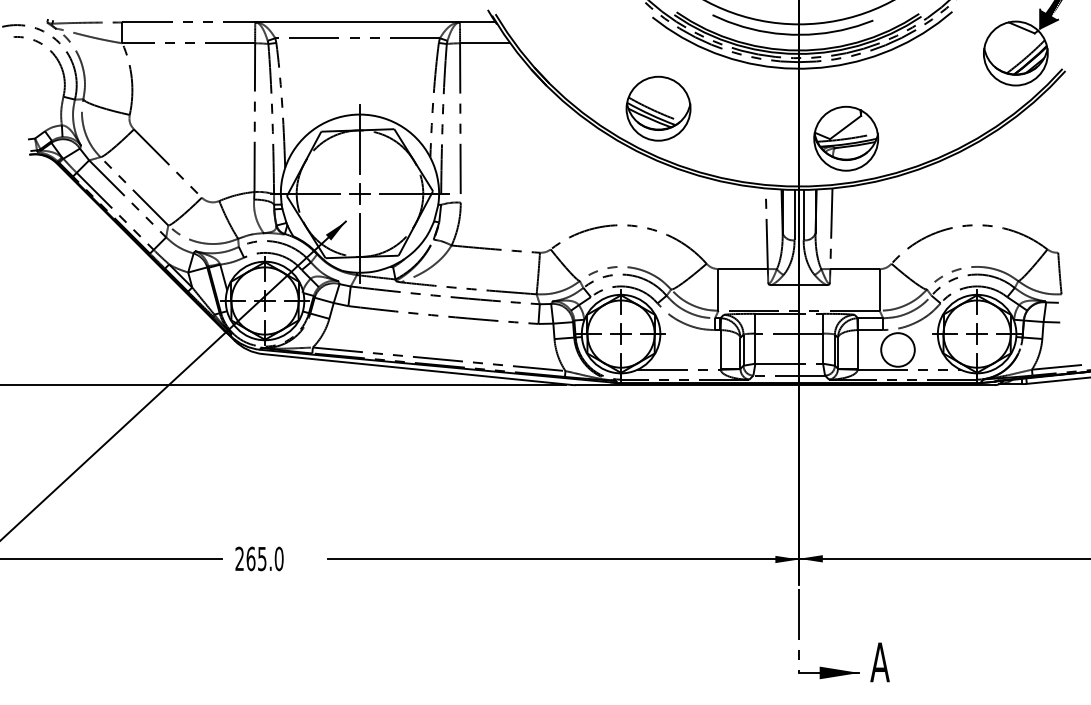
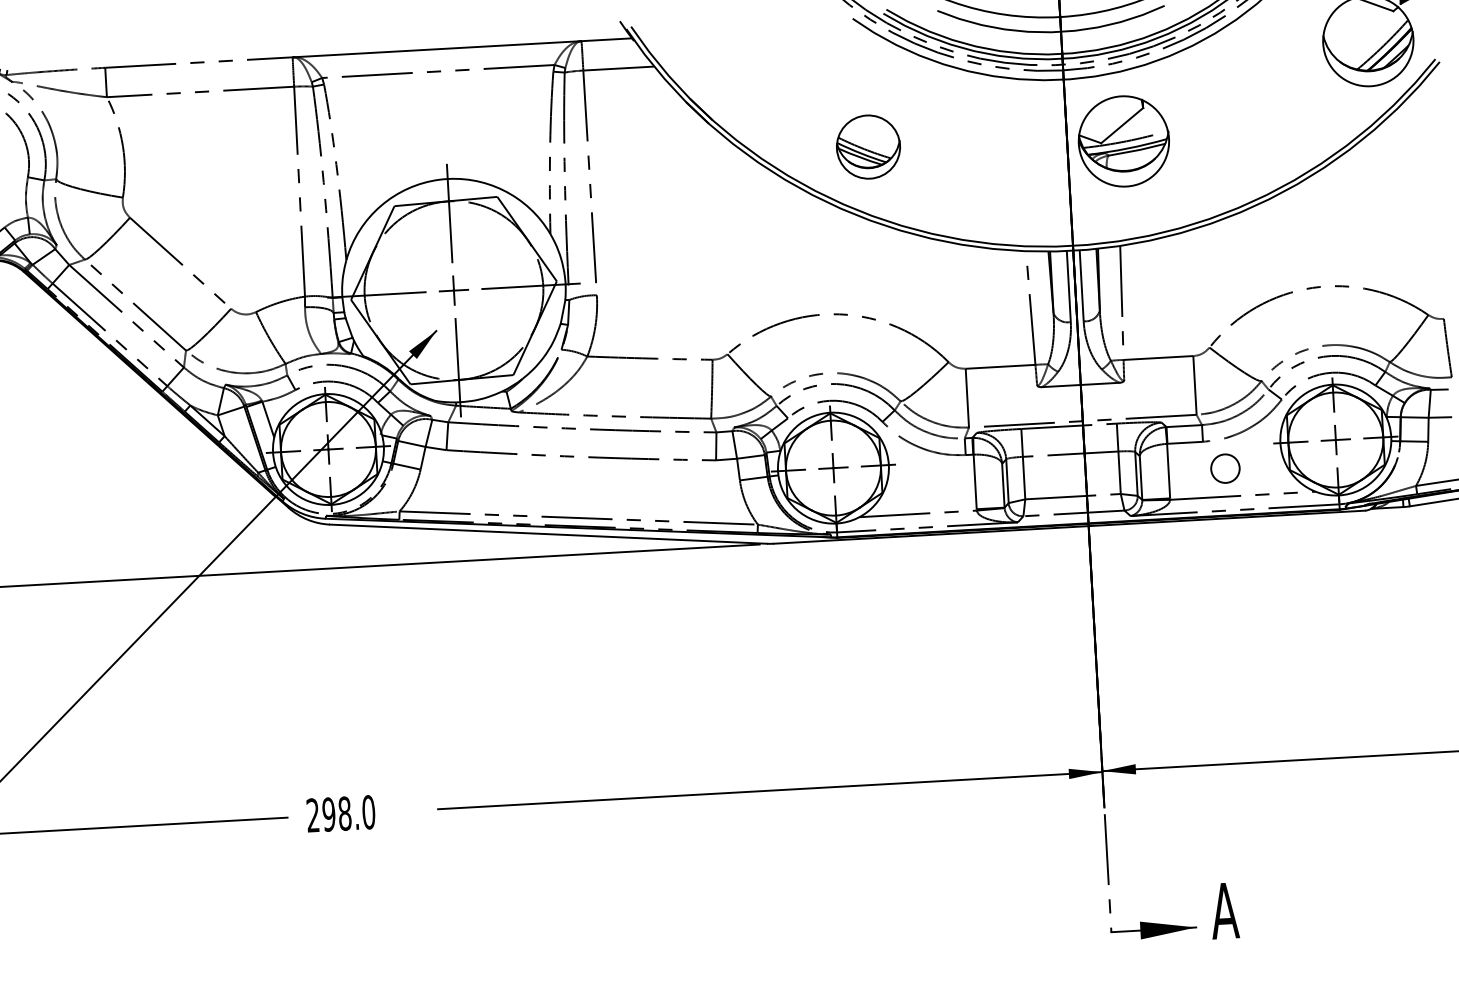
part: (658, 108) -> (868, 146), size x0.7
part: (846, 138) -> (1124, 141), moved
circle: (897, 349) -> (1224, 468), size x0.6
text: (256, 558) -> (336, 813), 265.0 -> 298.0

